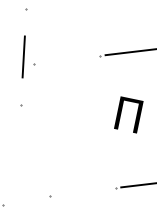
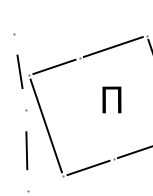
line: (67, 59) -> (54, 66), added
line: (41, 129) -> (45, 125), added
line: (11, 154) -> (26, 150), added
line: (82, 191) -> (88, 167), added

